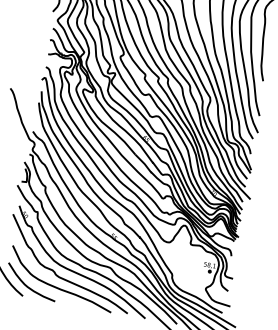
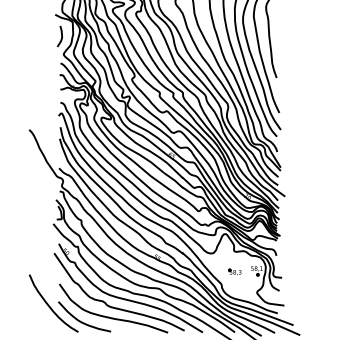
part: (187, 264) -> (234, 271), added

